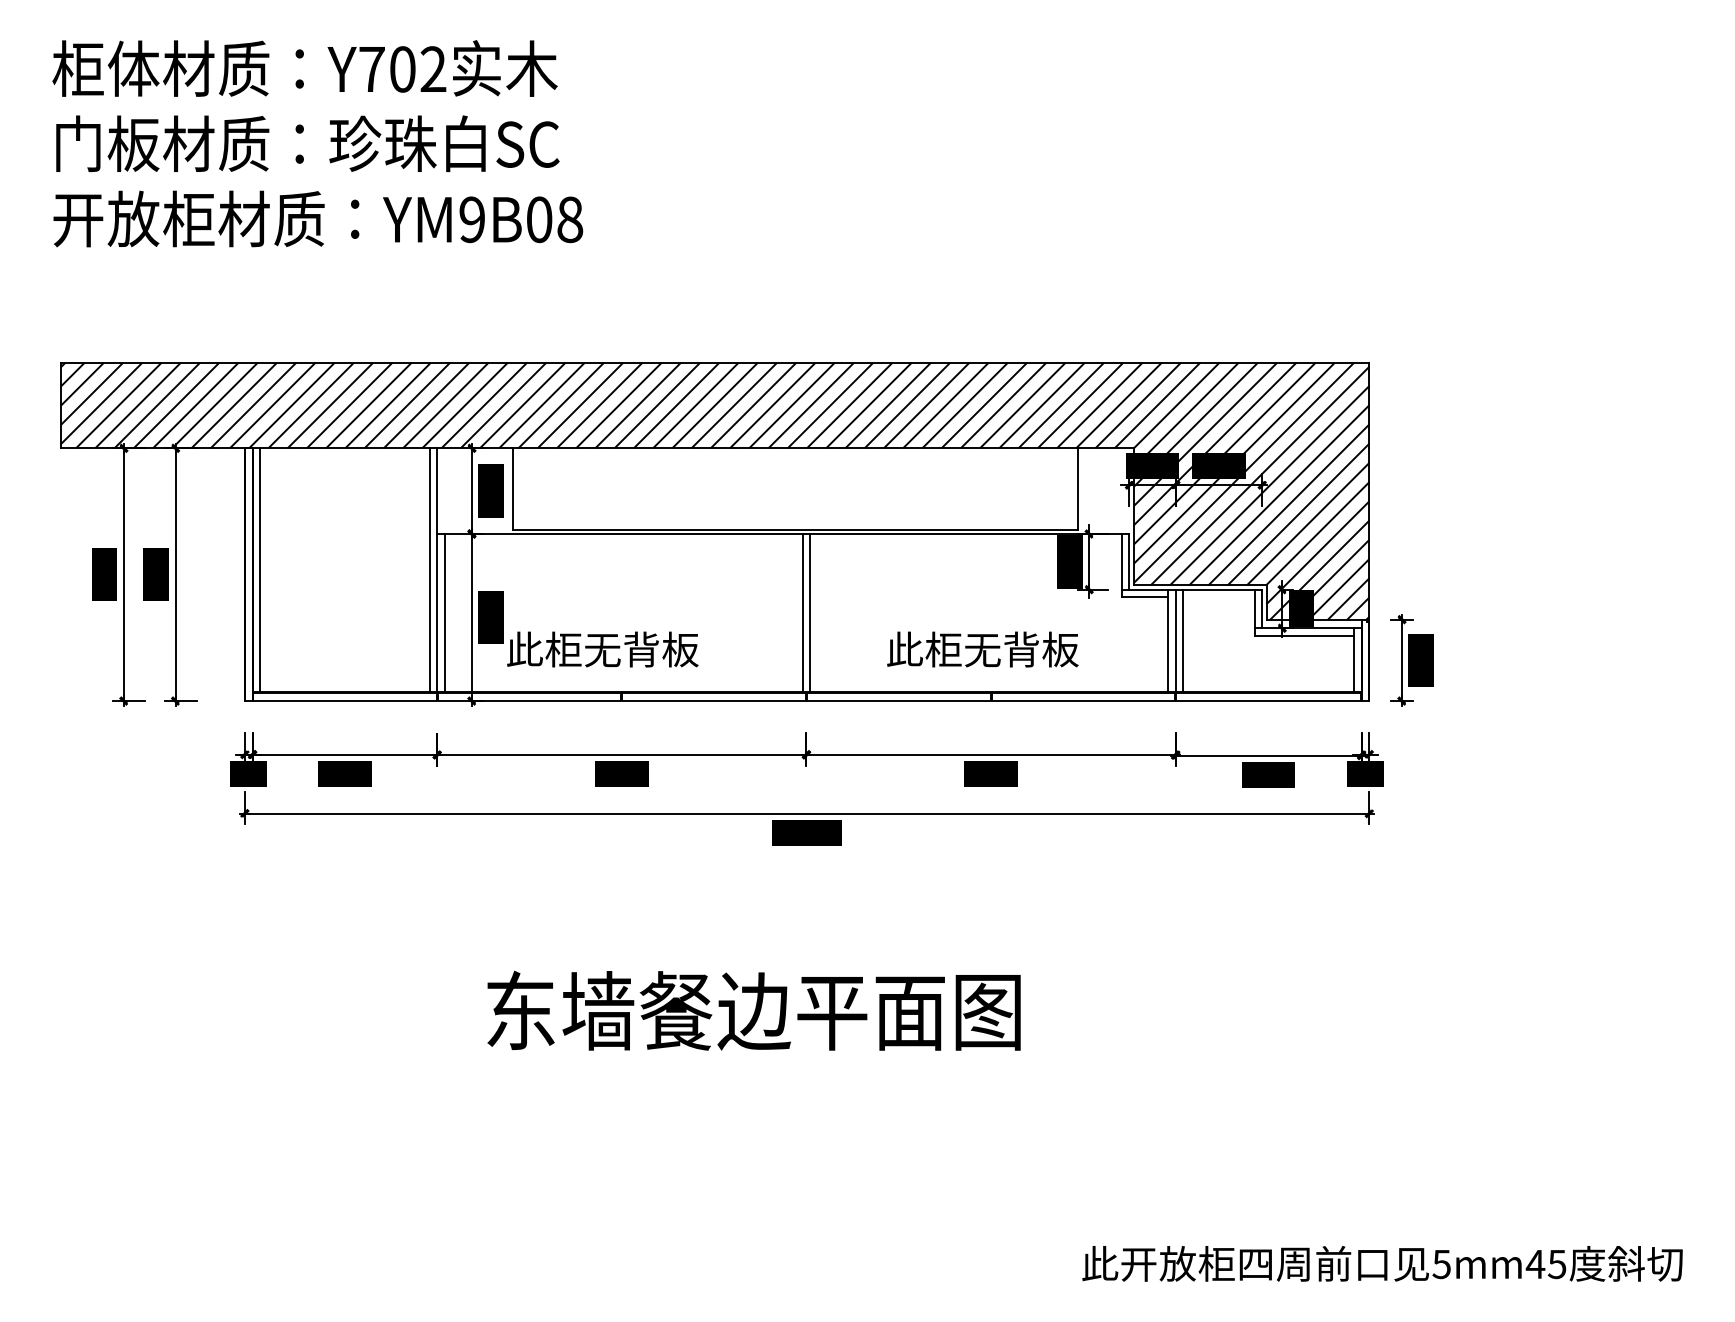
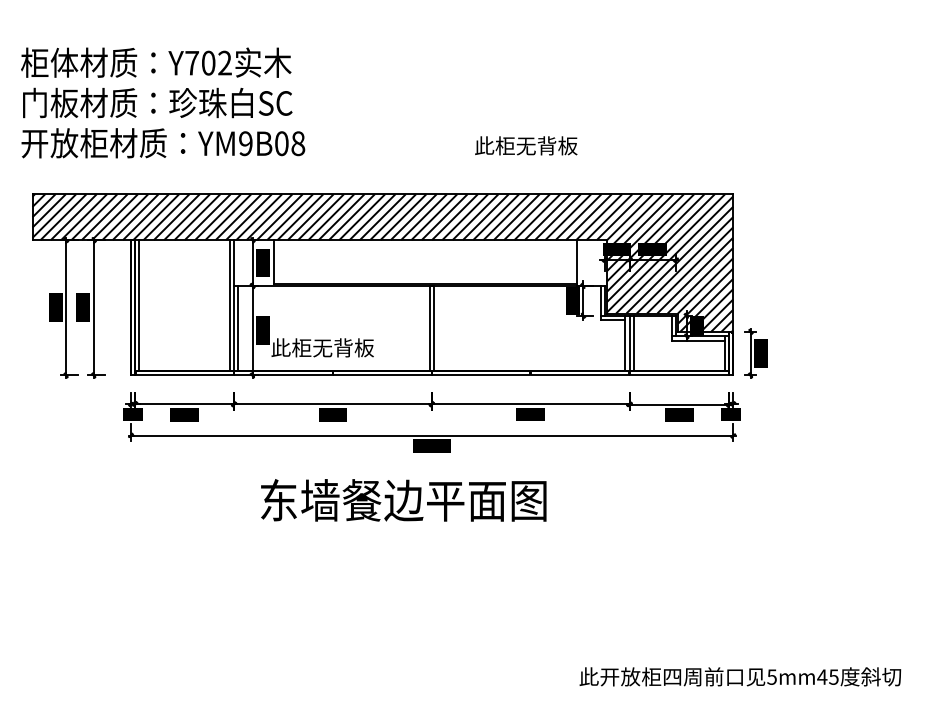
text: (318, 142) -> (163, 102), moved
text: (983, 648) -> (526, 145), moved
text: (753, 1011) -> (403, 500), moved

